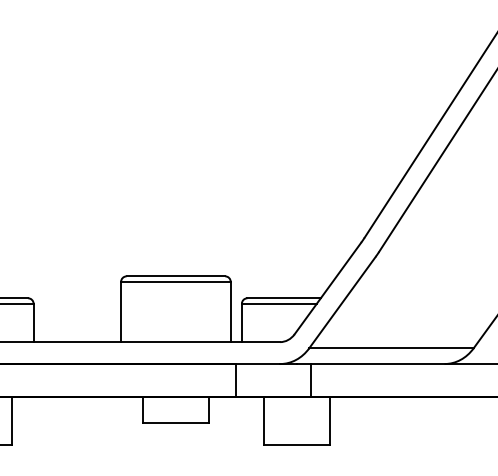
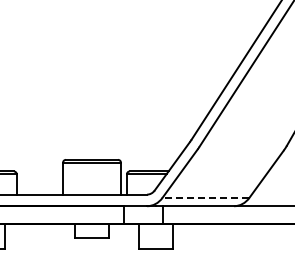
line: (390, 347) -> (205, 197), solid -> dashed

